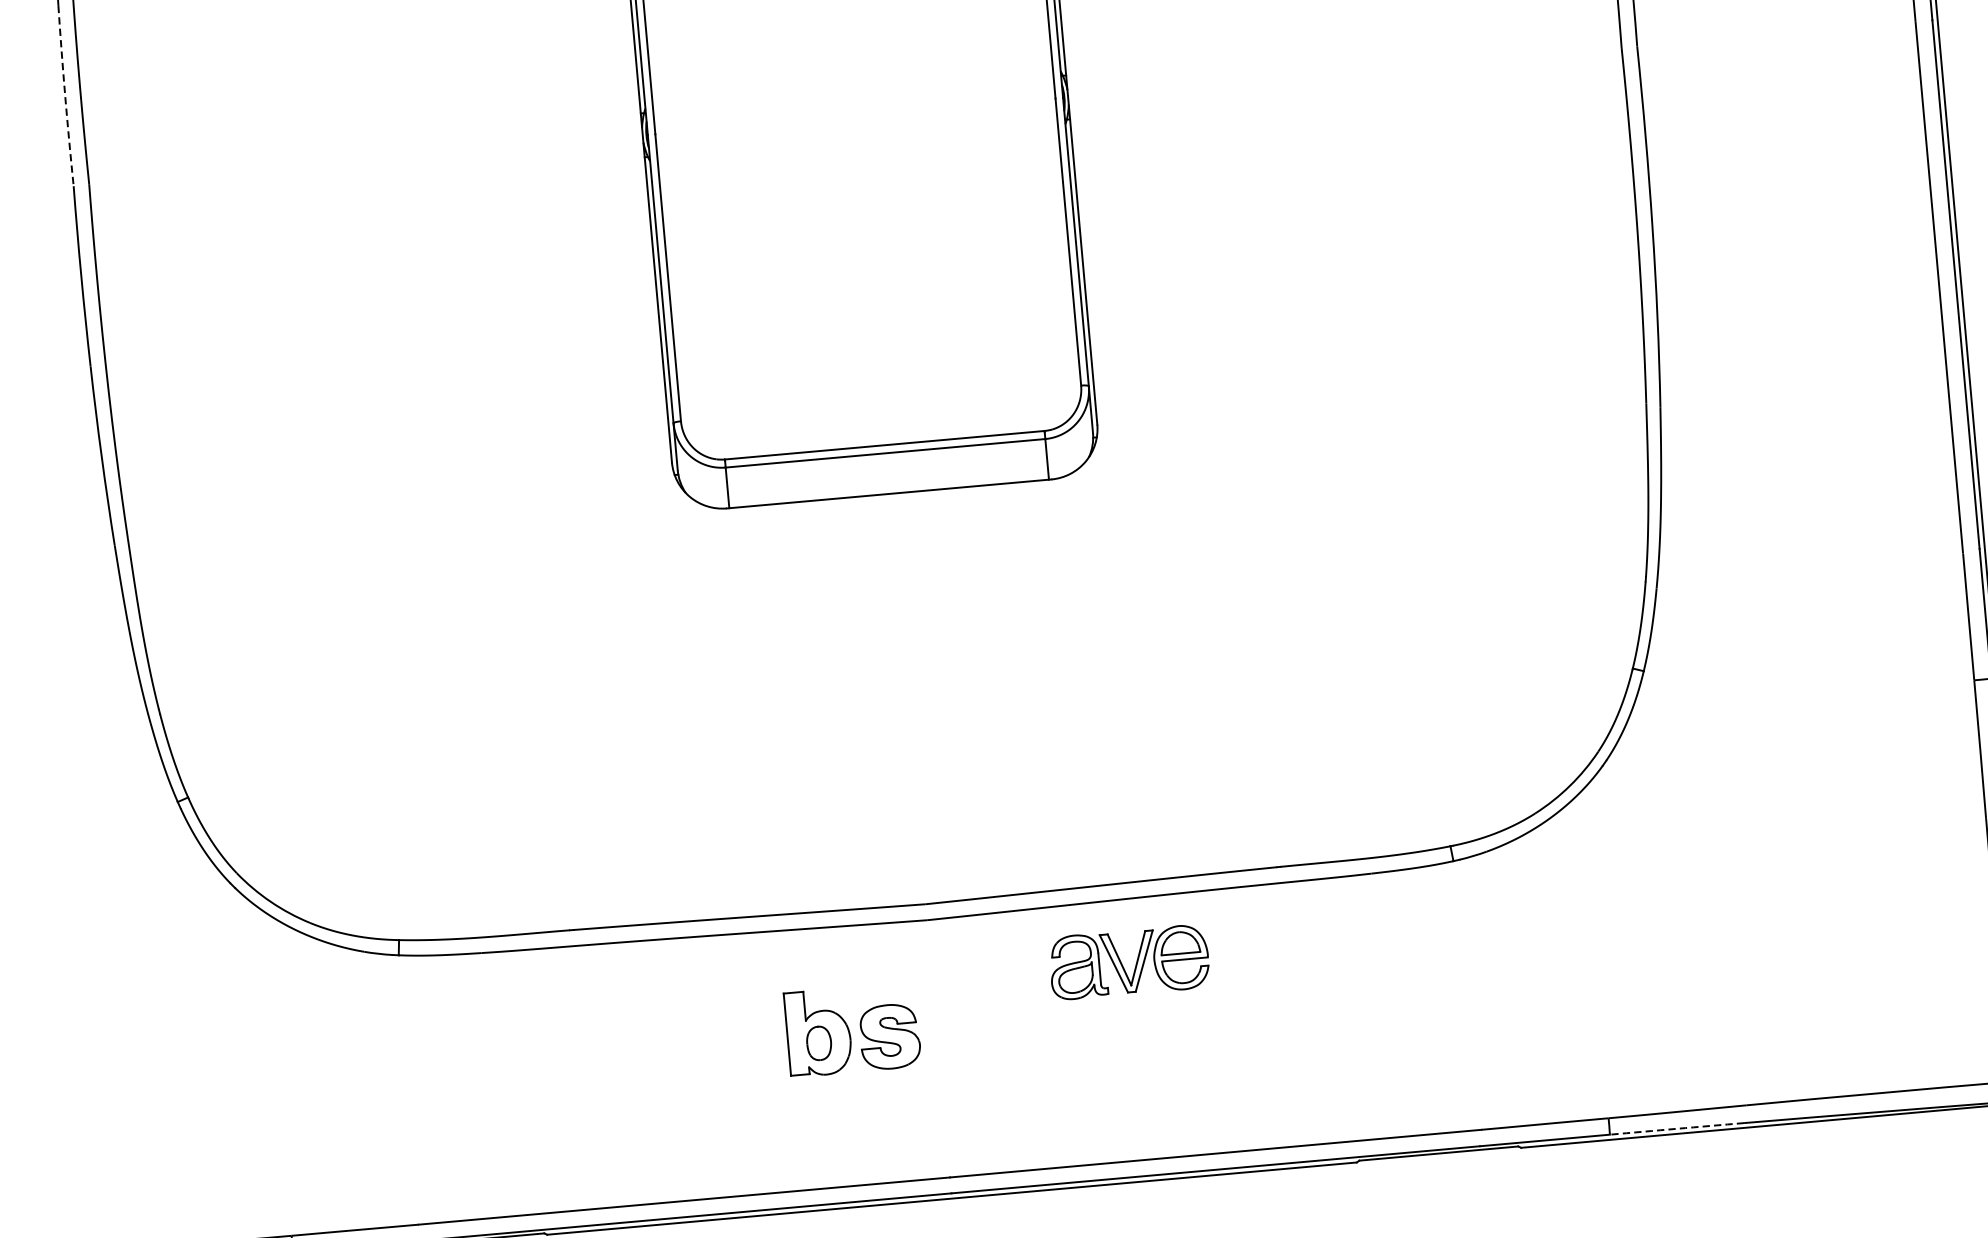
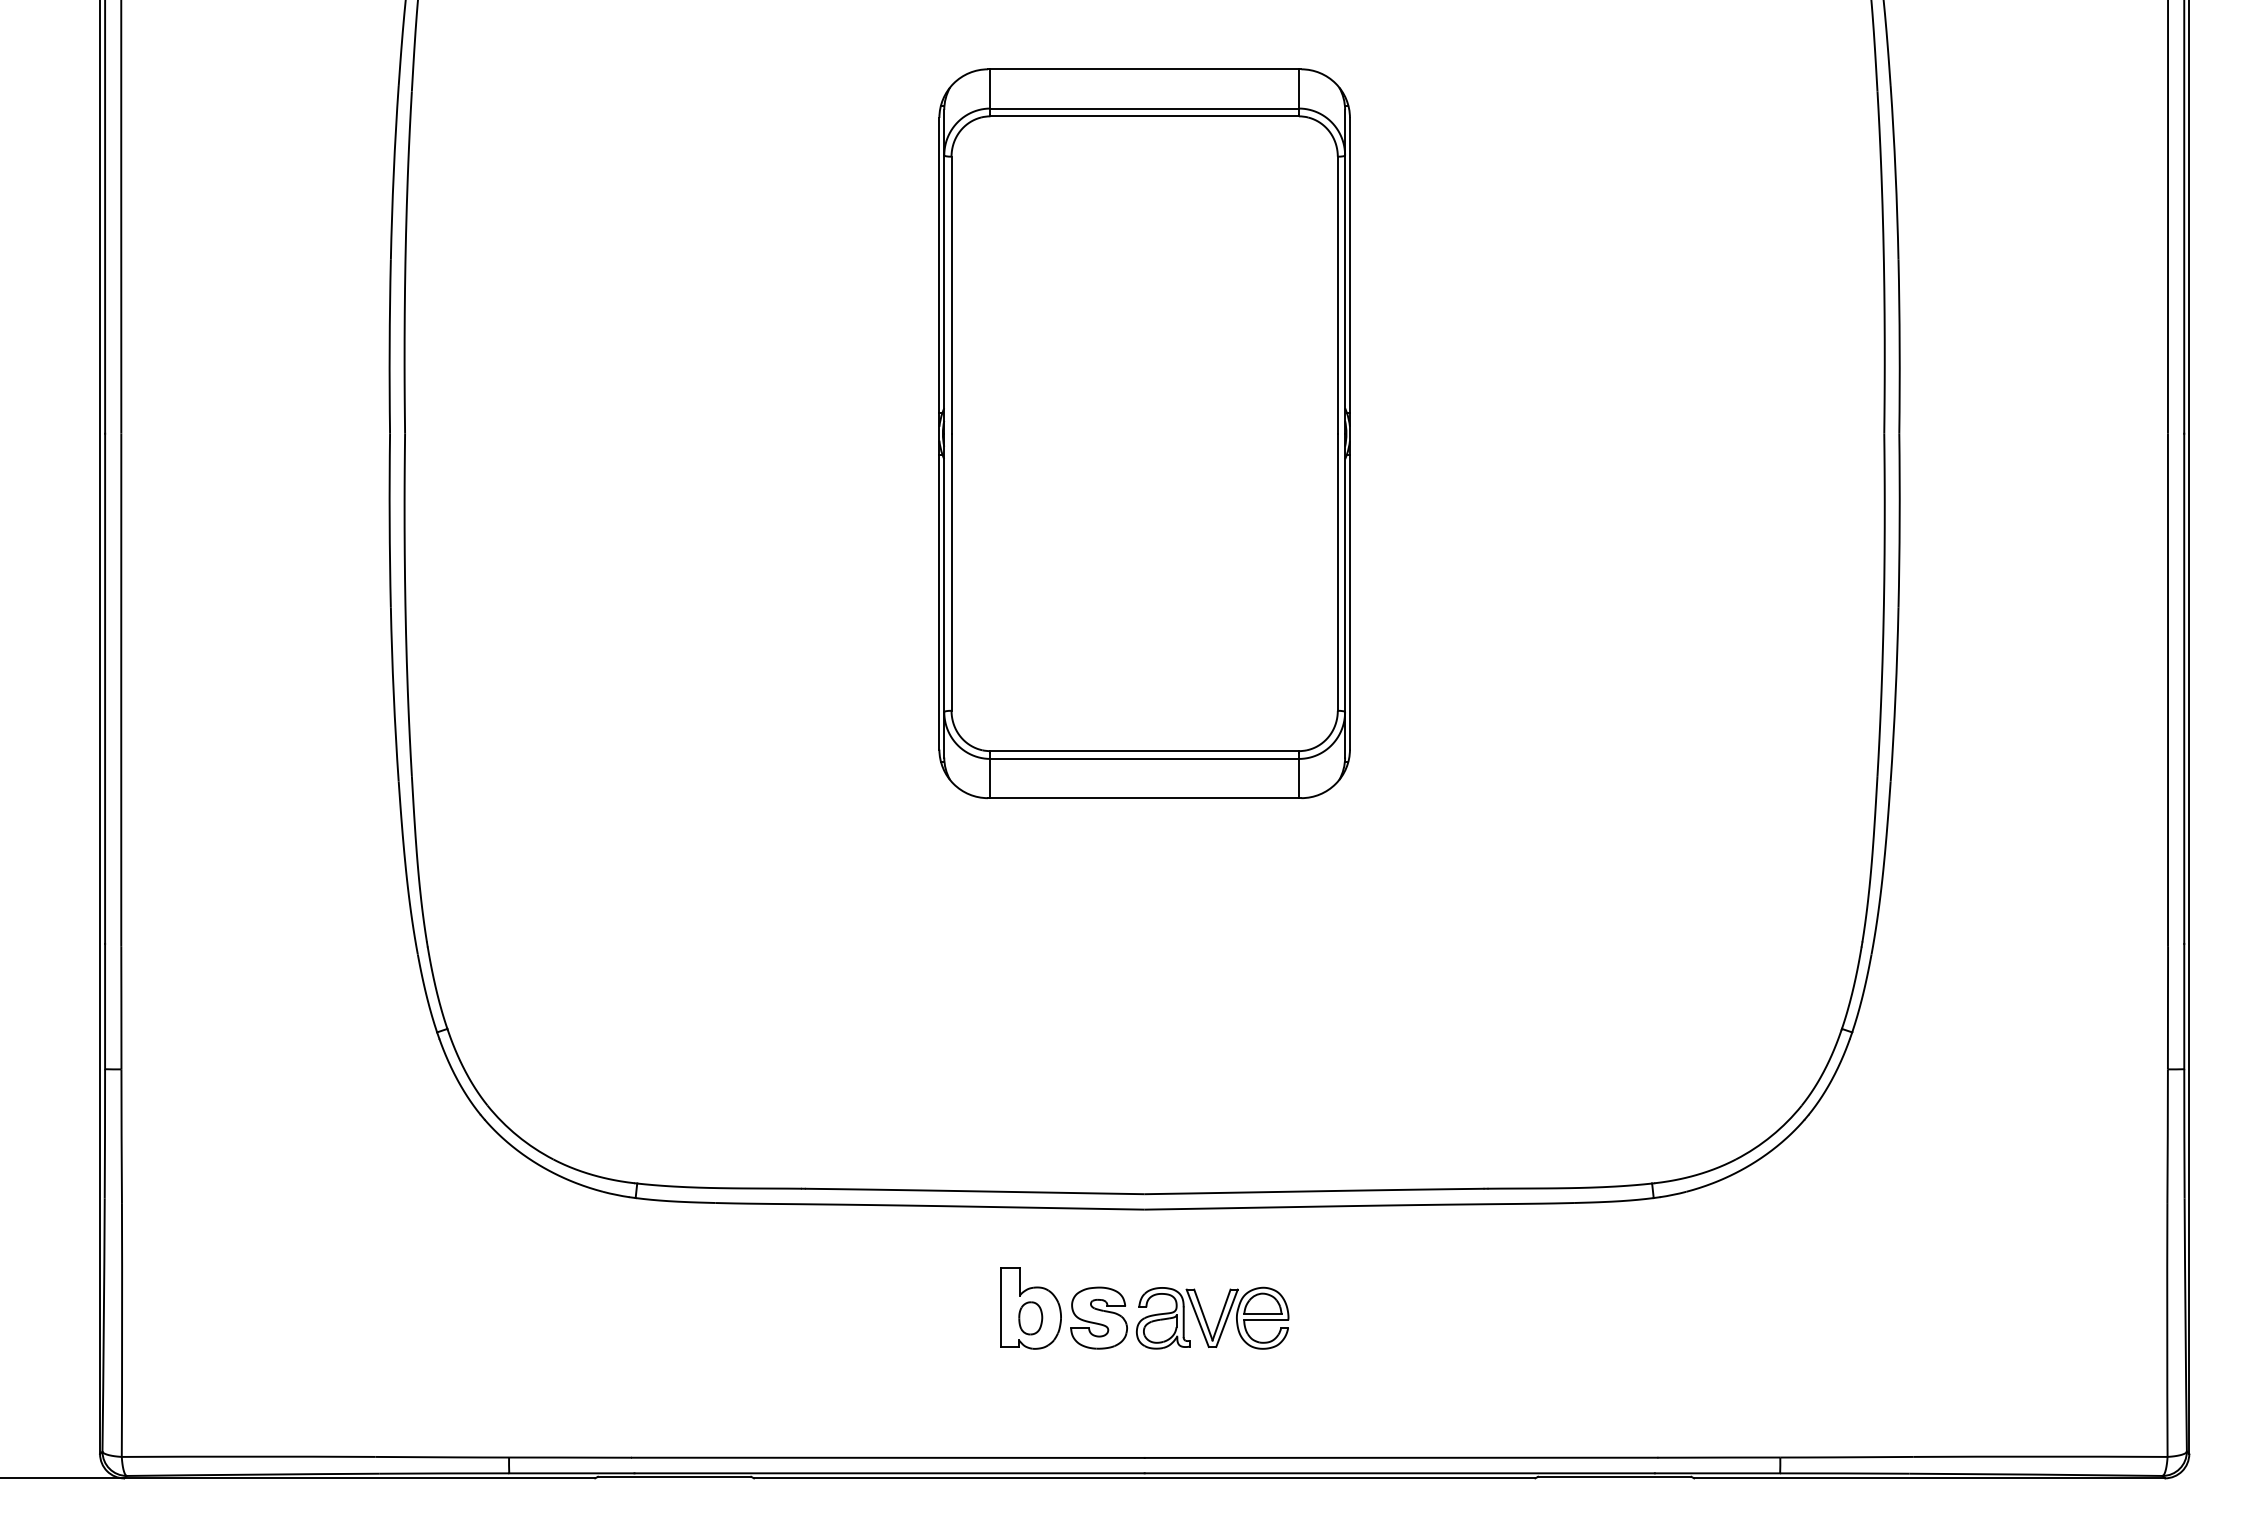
arc: (65, 95) -> (389, 346), dashed -> solid
part: (1123, 965) -> (1206, 1320), moved
arc: (1676, 1128) -> (1844, 1473), dashed -> solid

